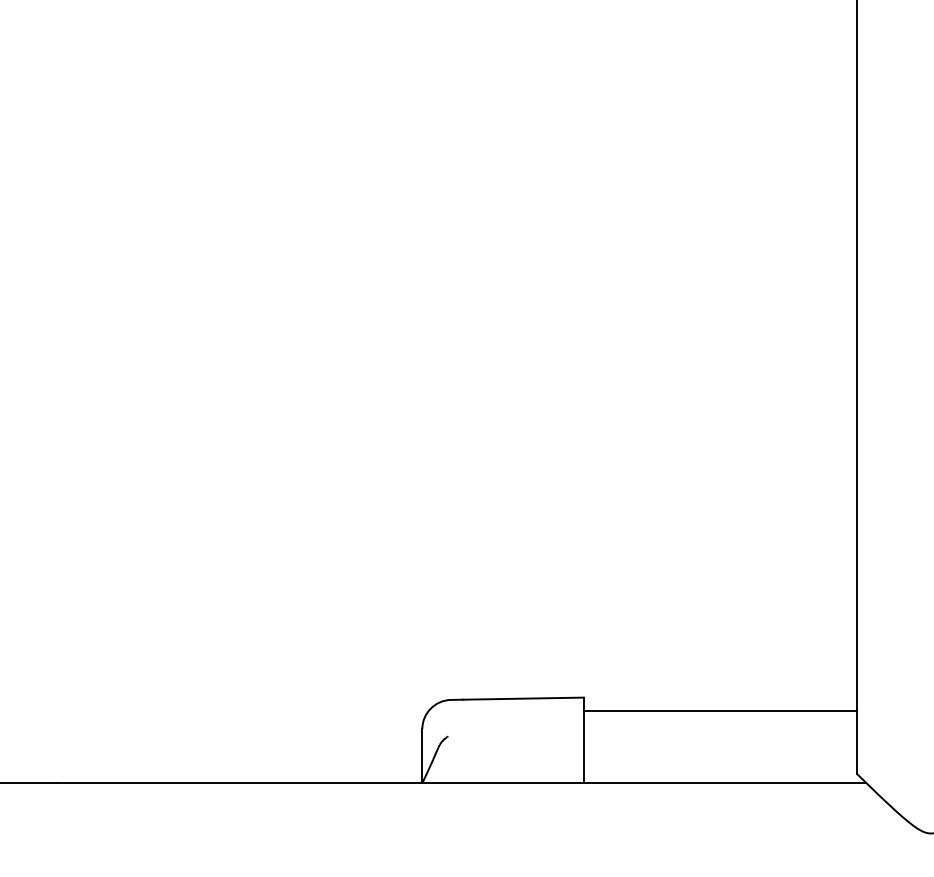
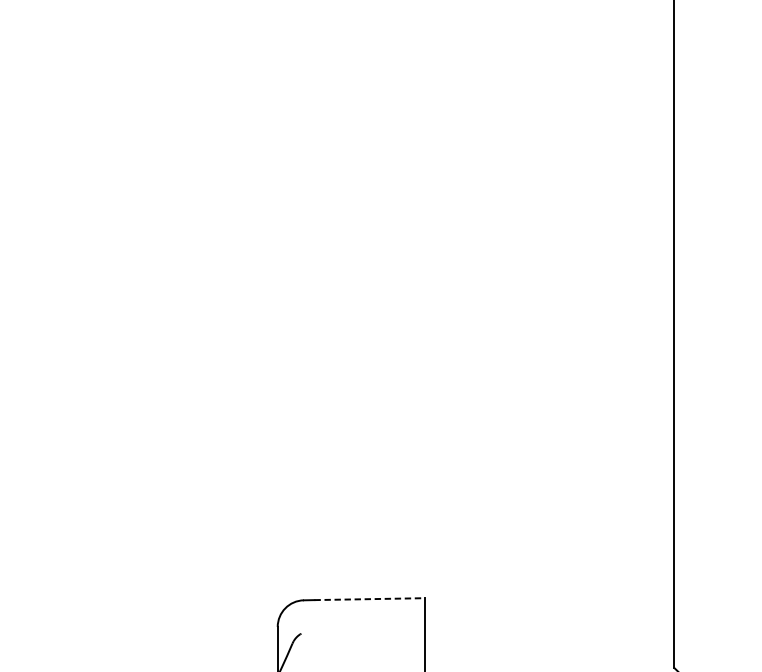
line: (523, 698) -> (370, 599), solid -> dashed
line: (719, 710) -> (548, 609), removed

